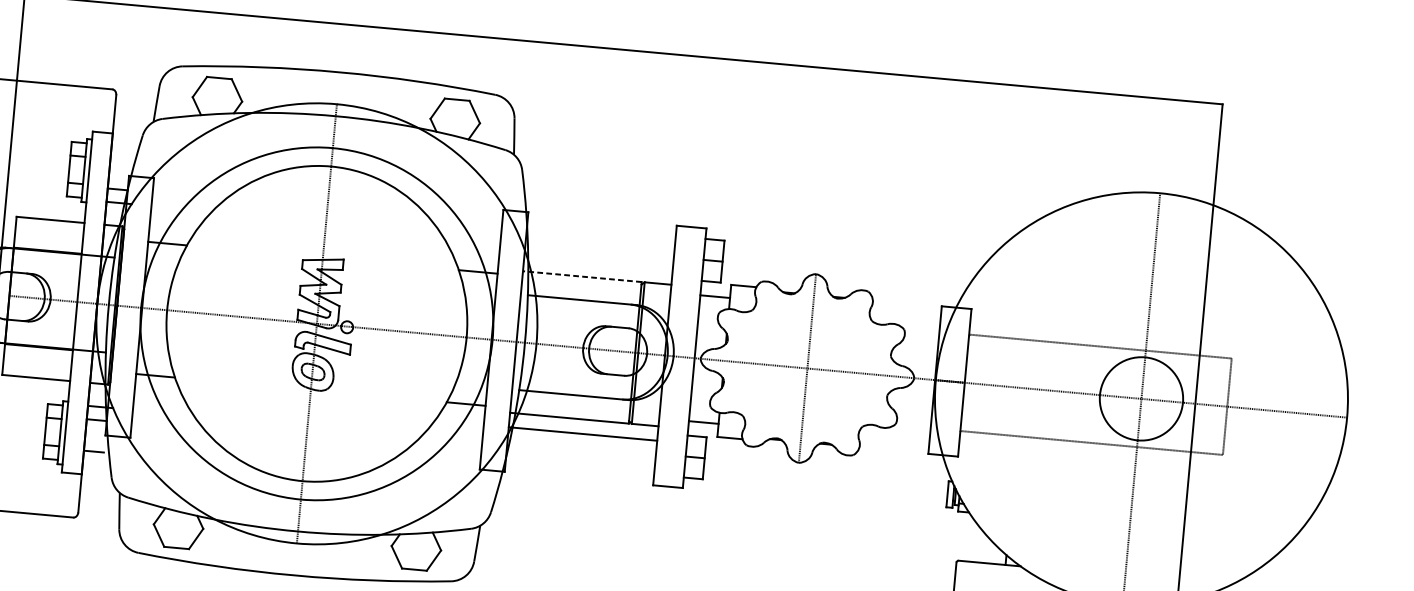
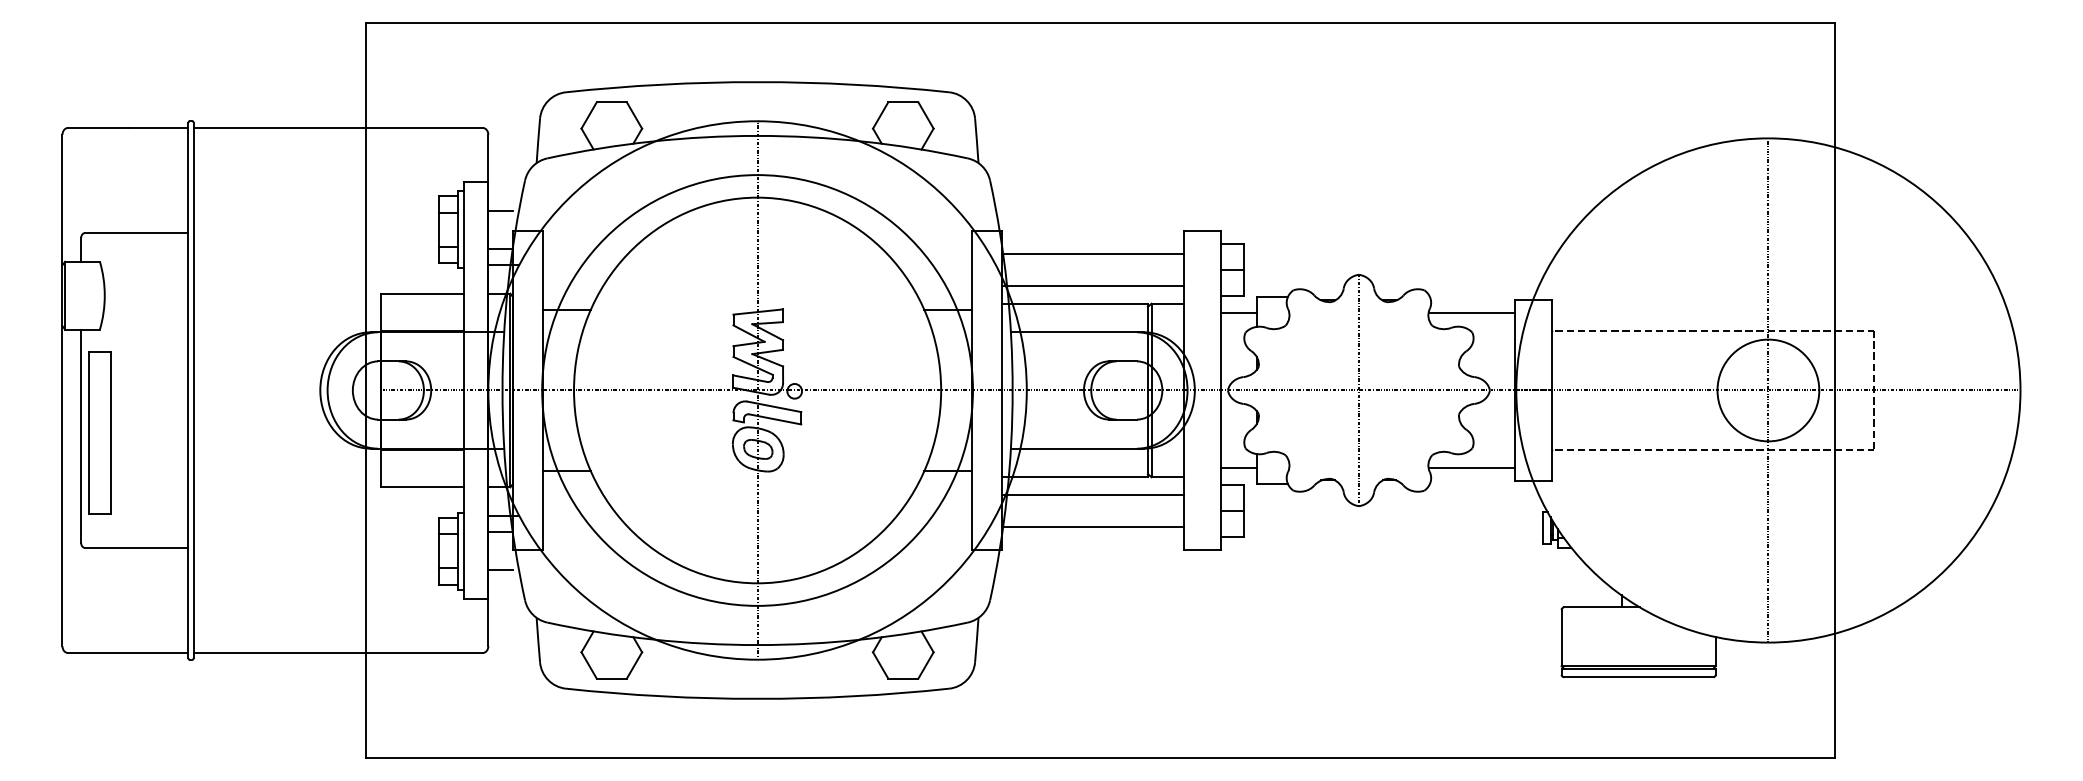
line: (120, 157) -> (500, 210), added
line: (601, 237) -> (1093, 253), added
line: (598, 263) -> (1093, 286), added
line: (582, 276) -> (1075, 303), dashed -> solid
line: (904, 314) -> (1471, 313), added
line: (893, 439) -> (1471, 467), added
line: (580, 460) -> (1093, 527), added

